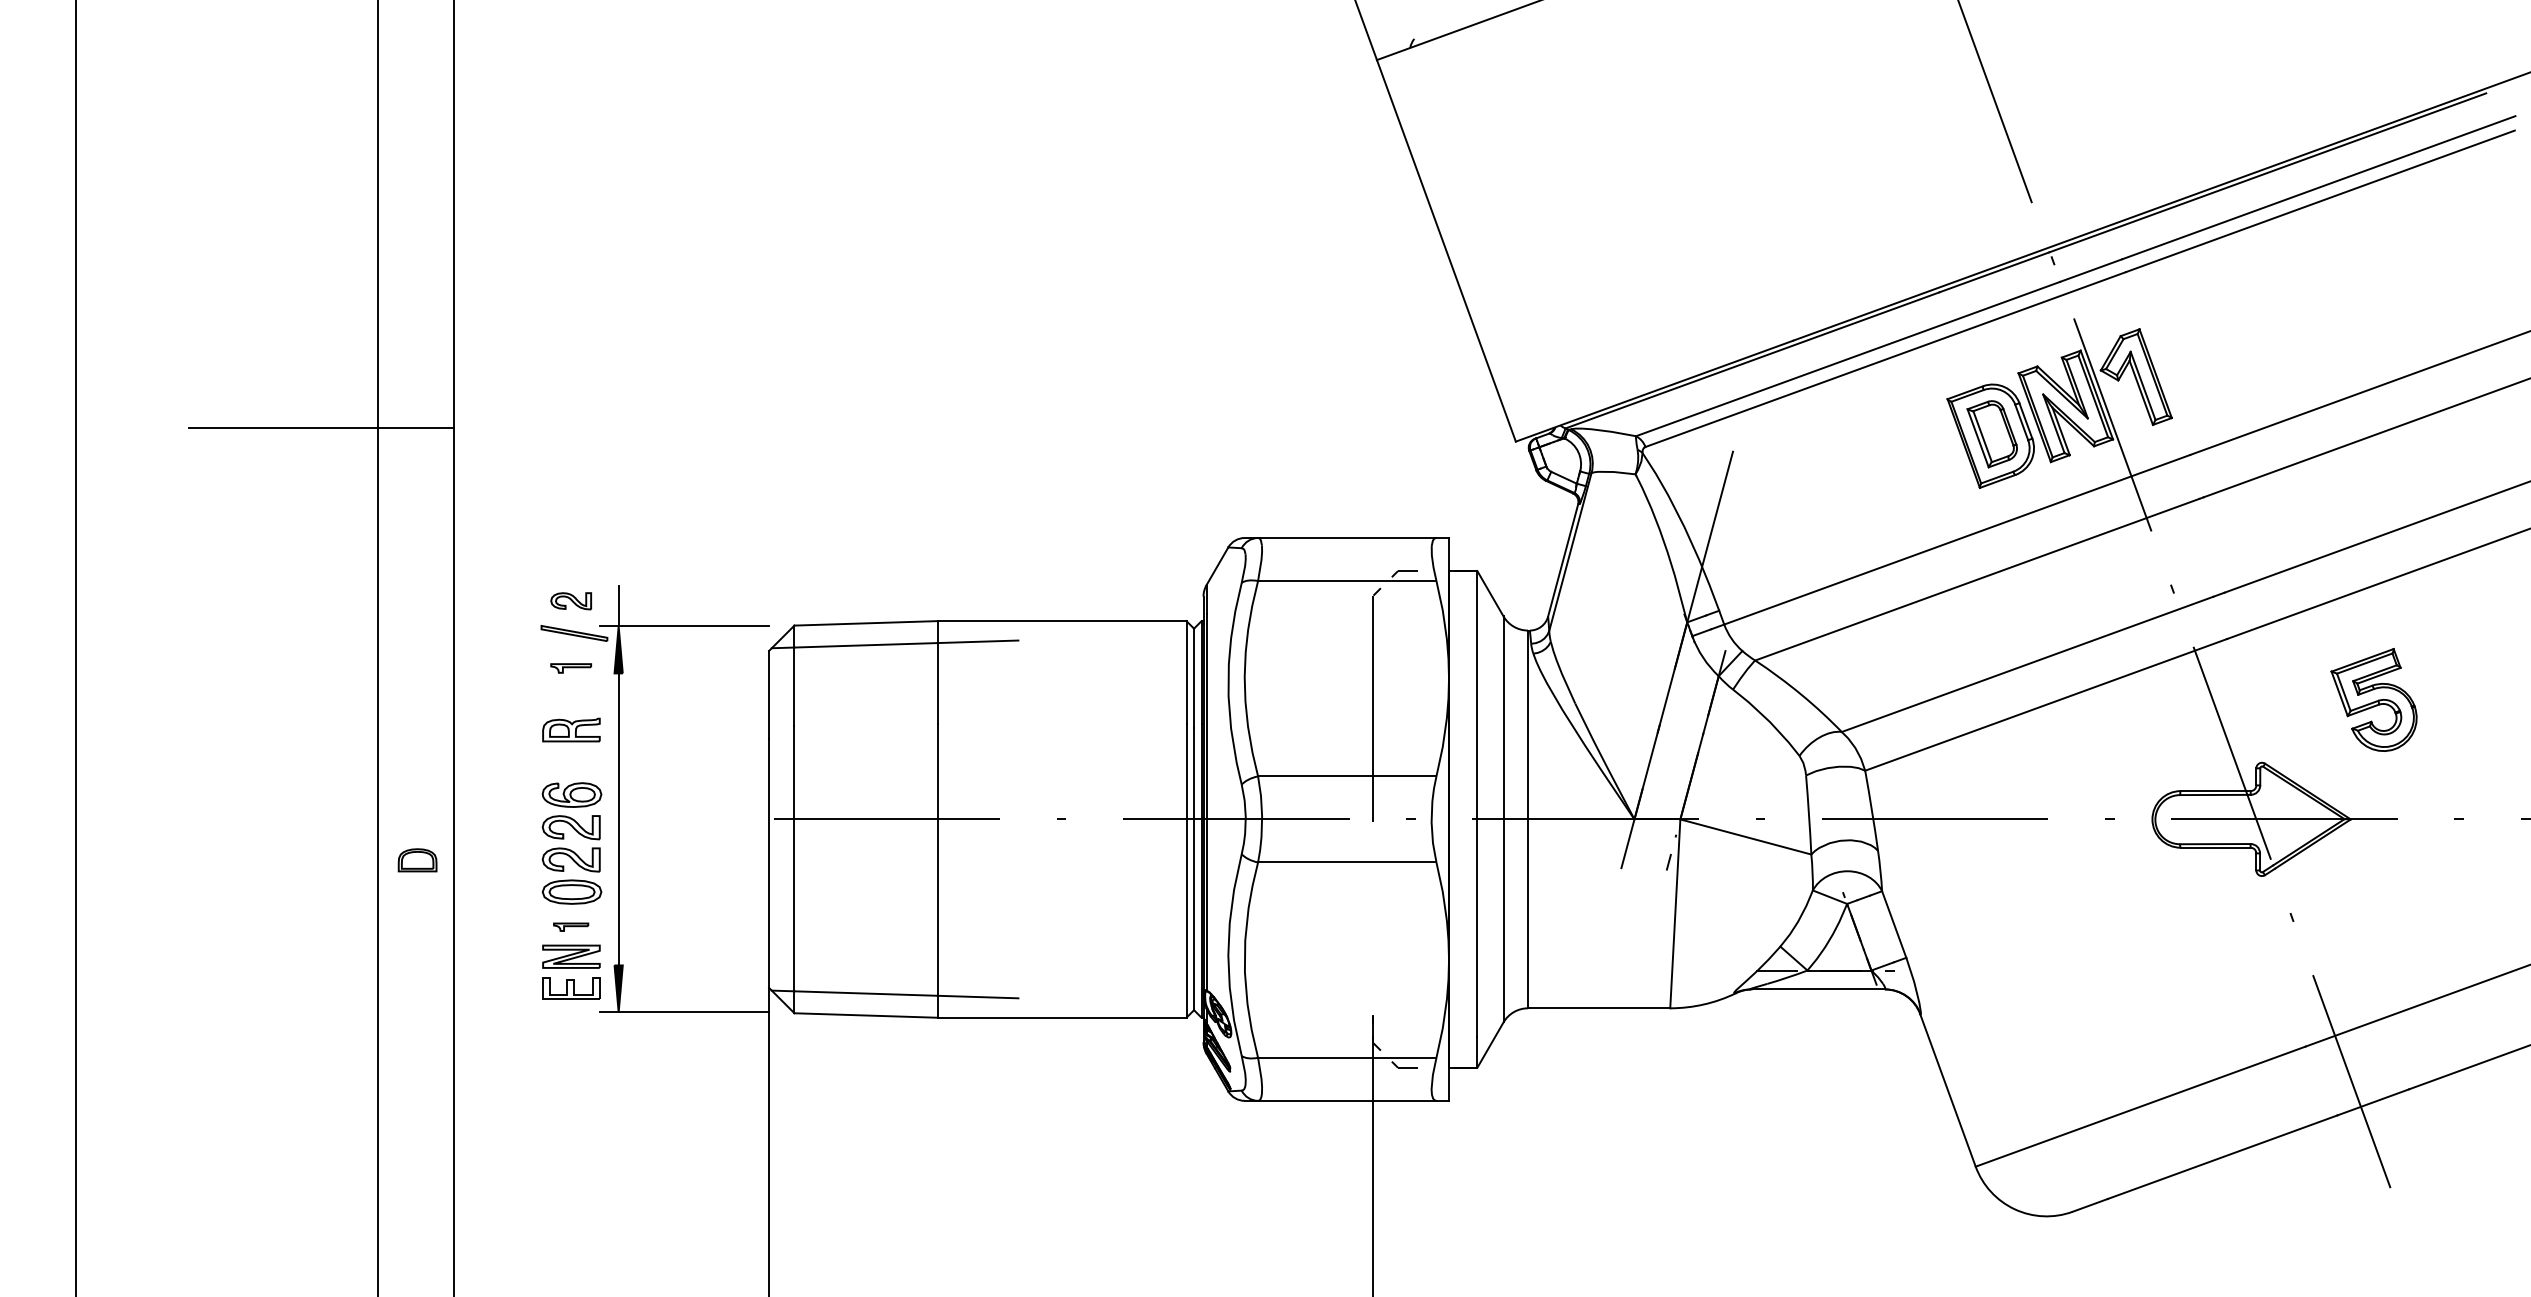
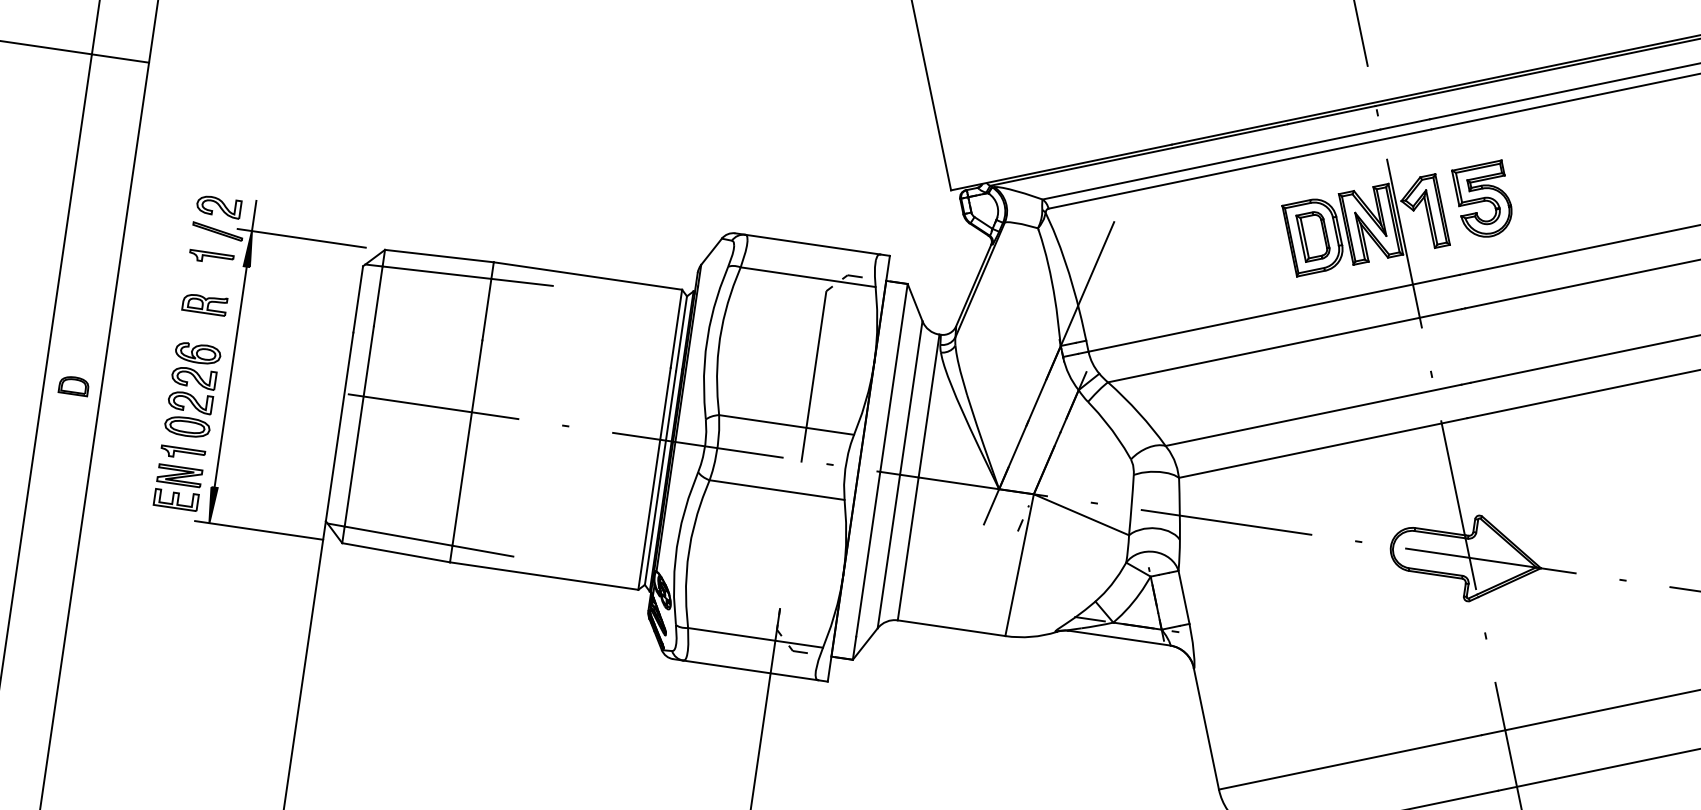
part: (570, 600) -> (218, 206), size x1.43
part: (570, 668) -> (210, 257), size x1.43
part: (2373, 699) -> (1480, 196), moved
part: (570, 927) -> (182, 453), size x1.67

